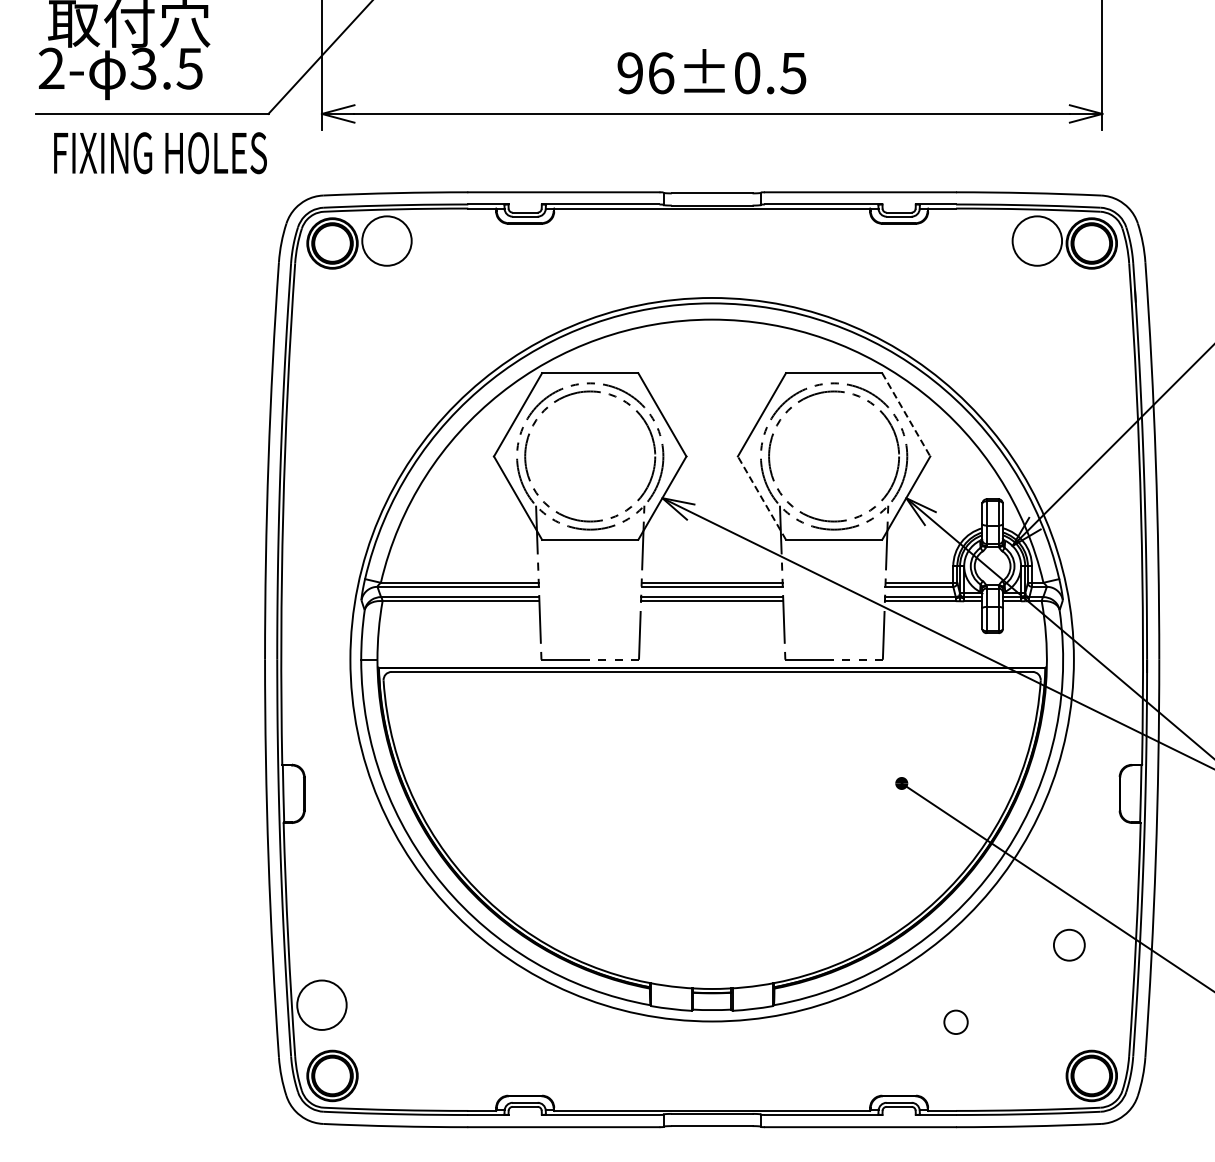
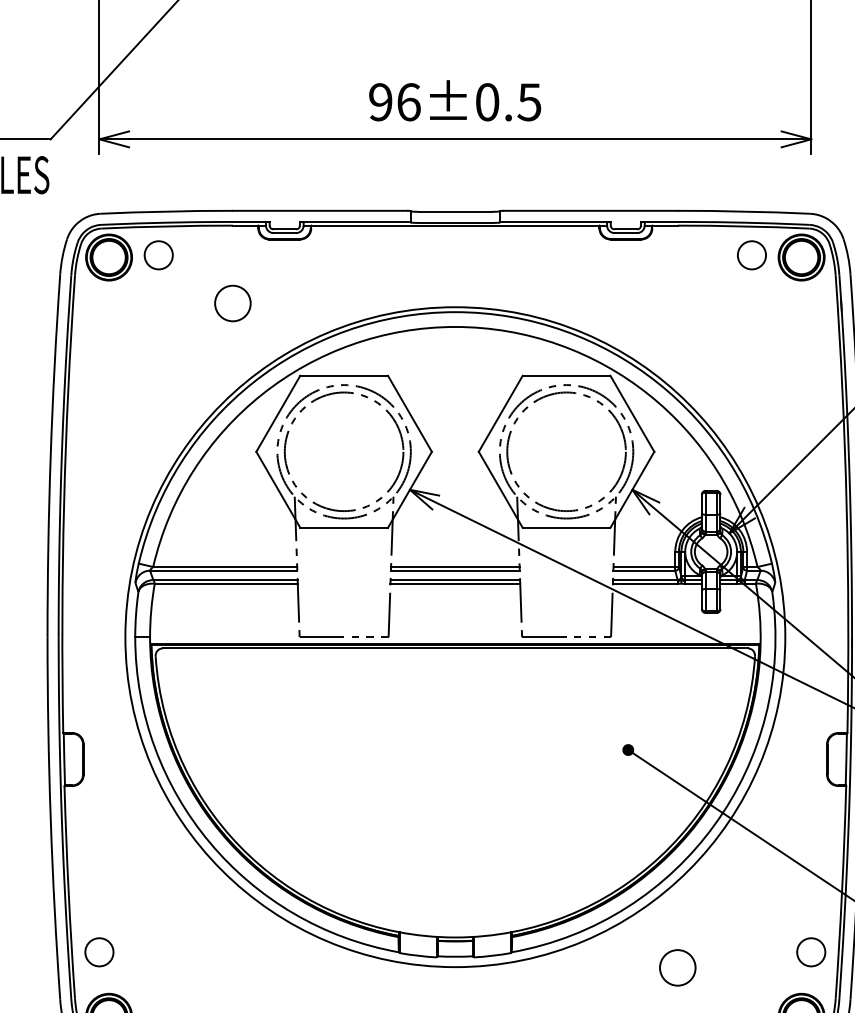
circle: (386, 240) -> (158, 254), size x0.62
circle: (1036, 240) -> (751, 254), size x0.62
circle: (467, 293) -> (232, 303), added
line: (906, 415) -> (632, 414), dashed -> solid
line: (761, 497) -> (500, 489), dashed -> solid
circle: (1069, 944) -> (811, 951), moved
circle: (321, 1004) -> (99, 951), size x0.62
circle: (955, 1021) -> (677, 967), size x1.67

